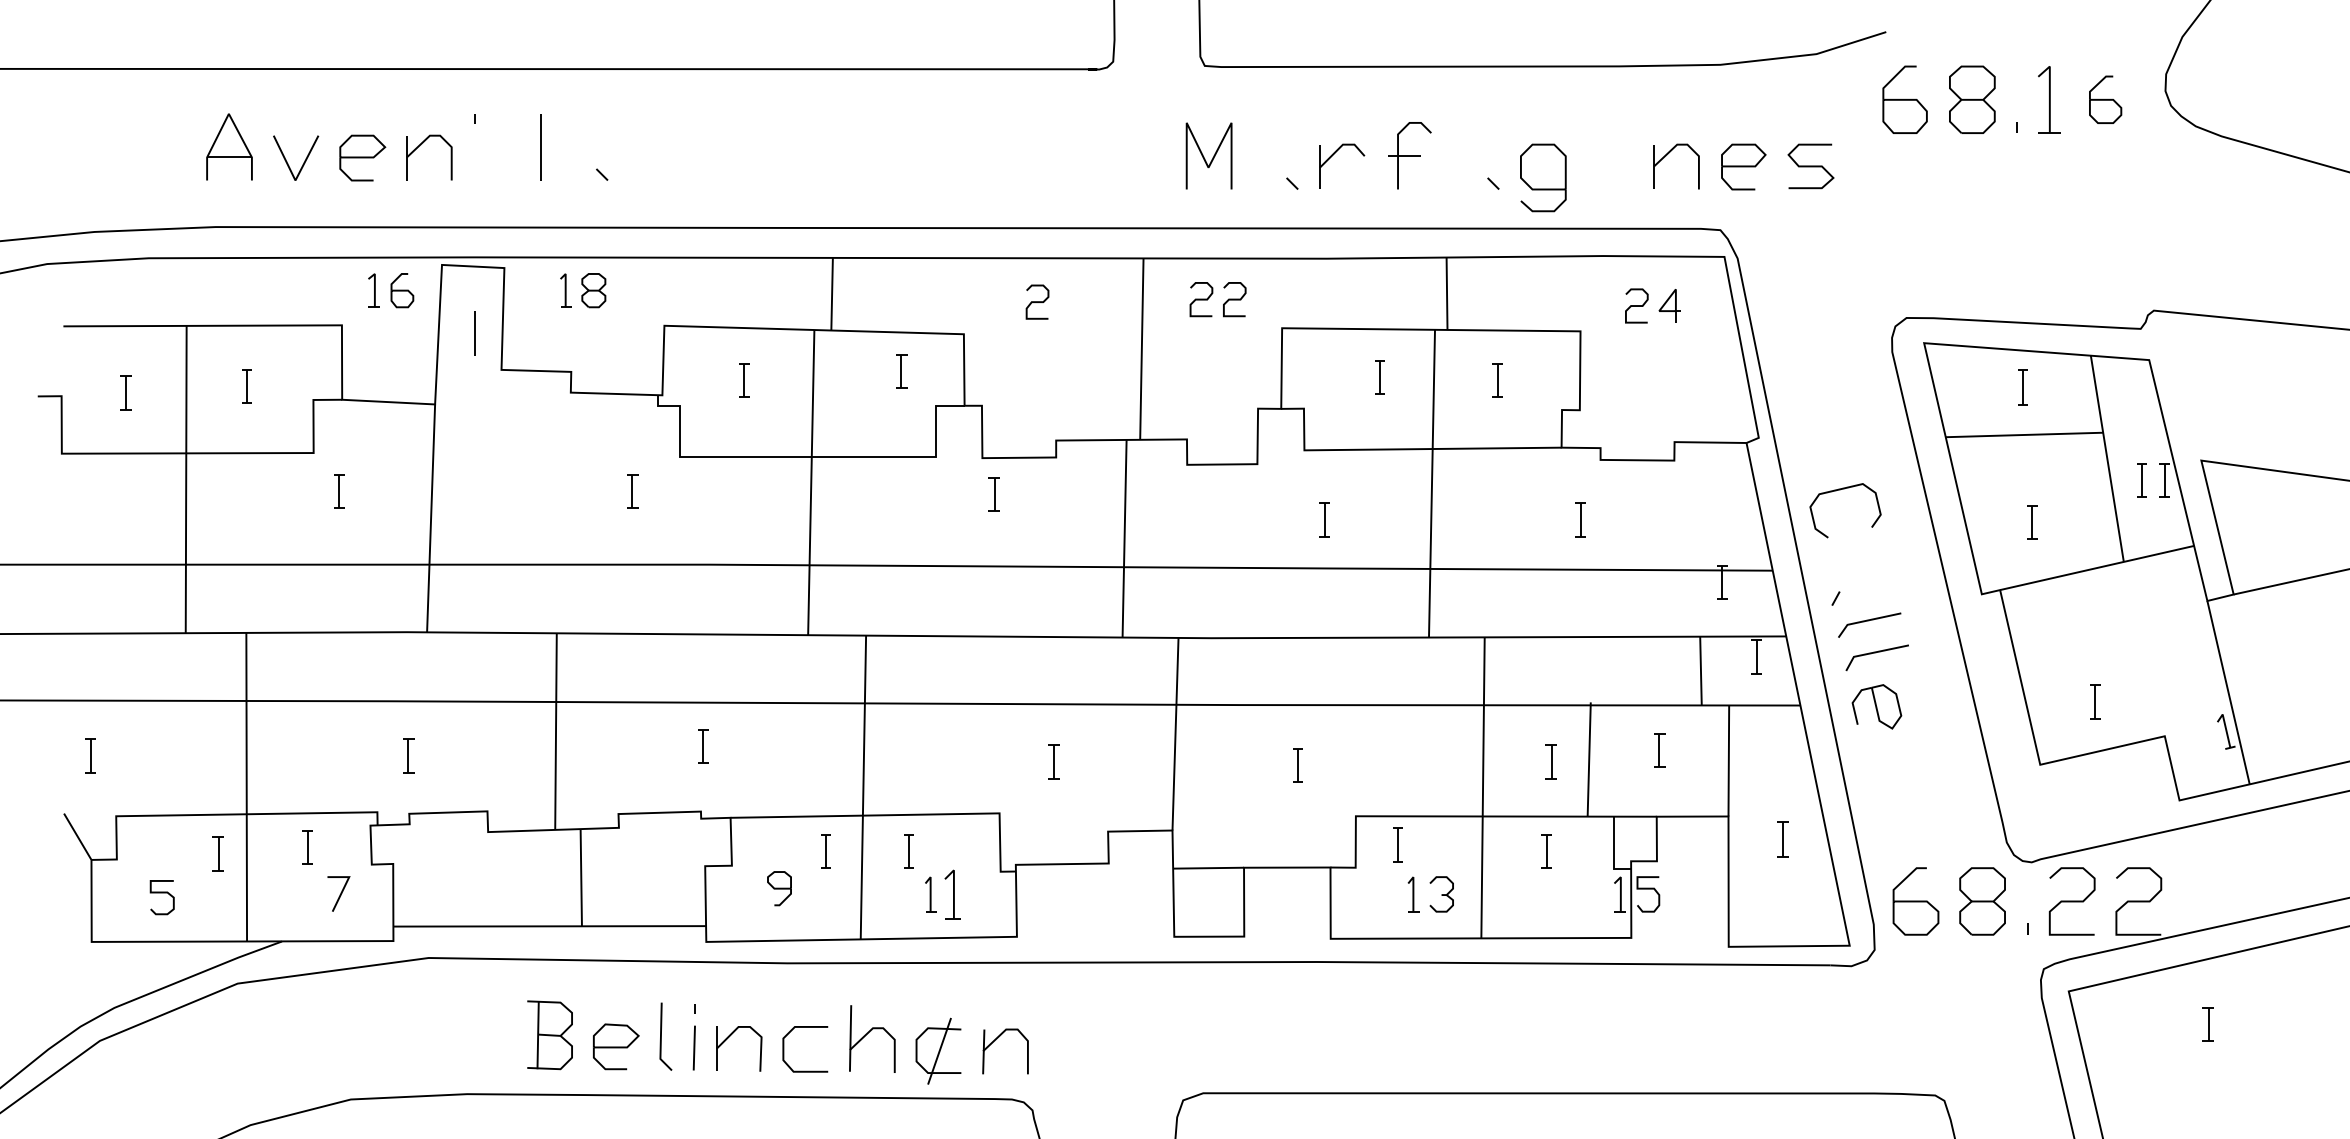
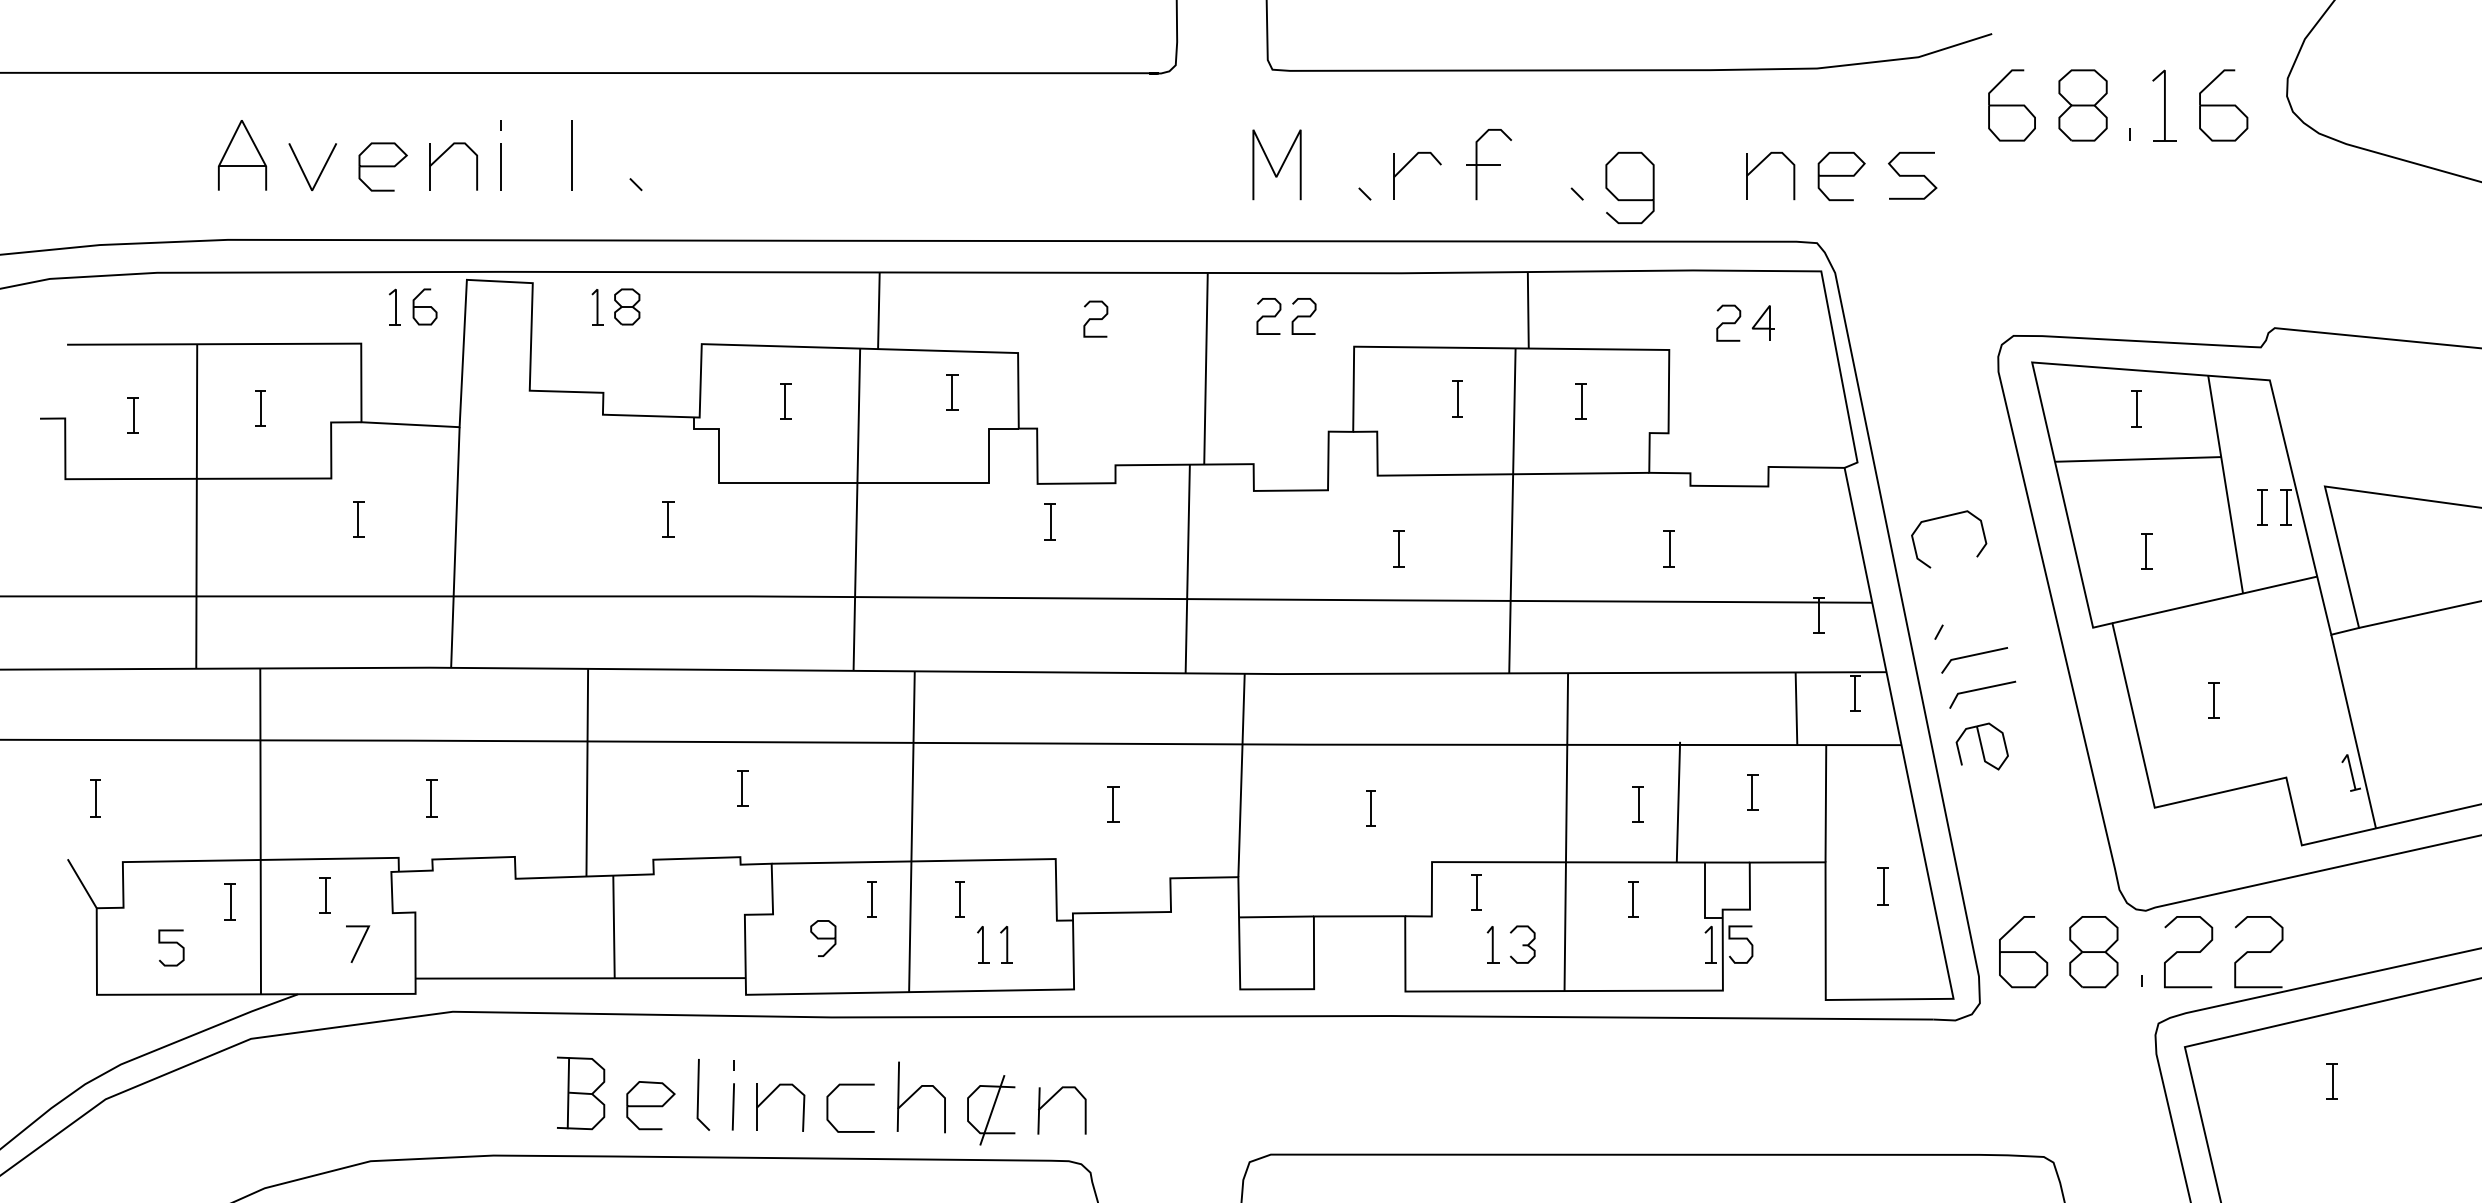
part: (2105, 99) -> (2223, 105), size x1.43
line: (473, 332) -> (500, 166), moved
part: (2094, 702) -> (2213, 700), moved
part: (952, 894) -> (1006, 944), size x0.71

